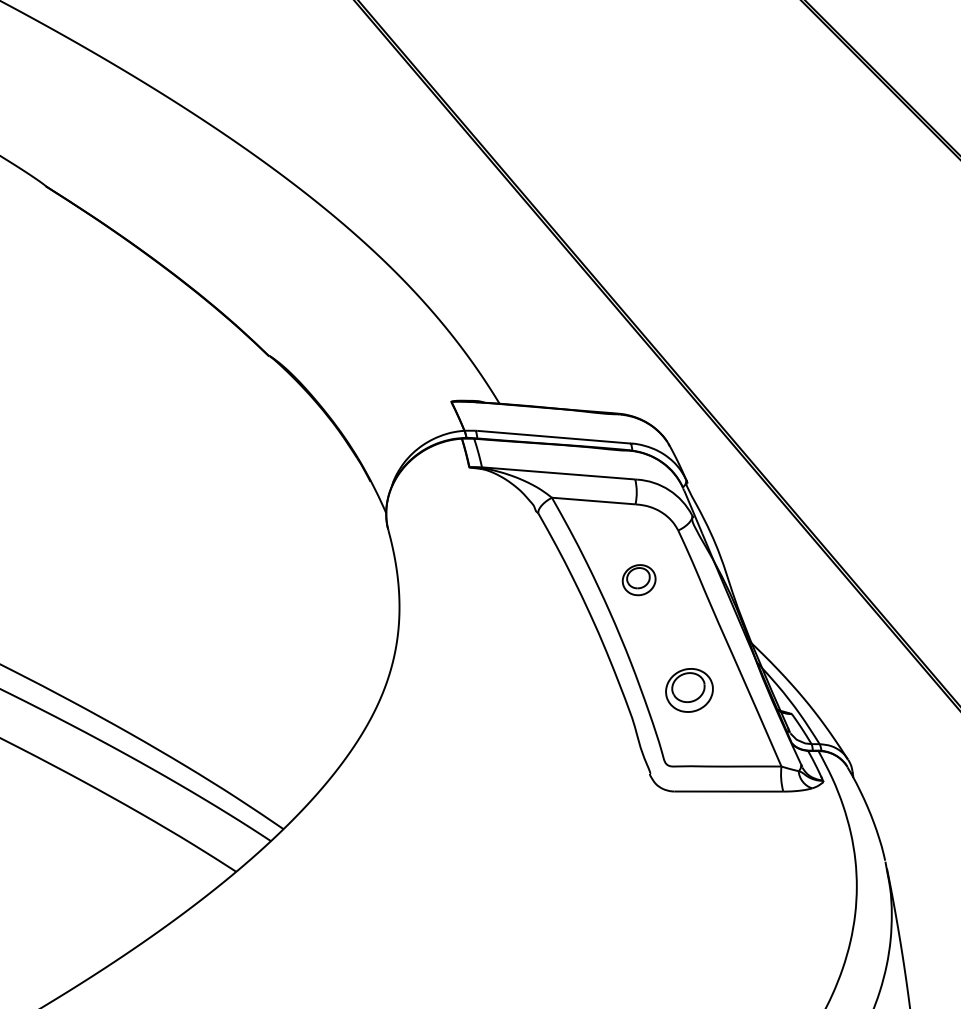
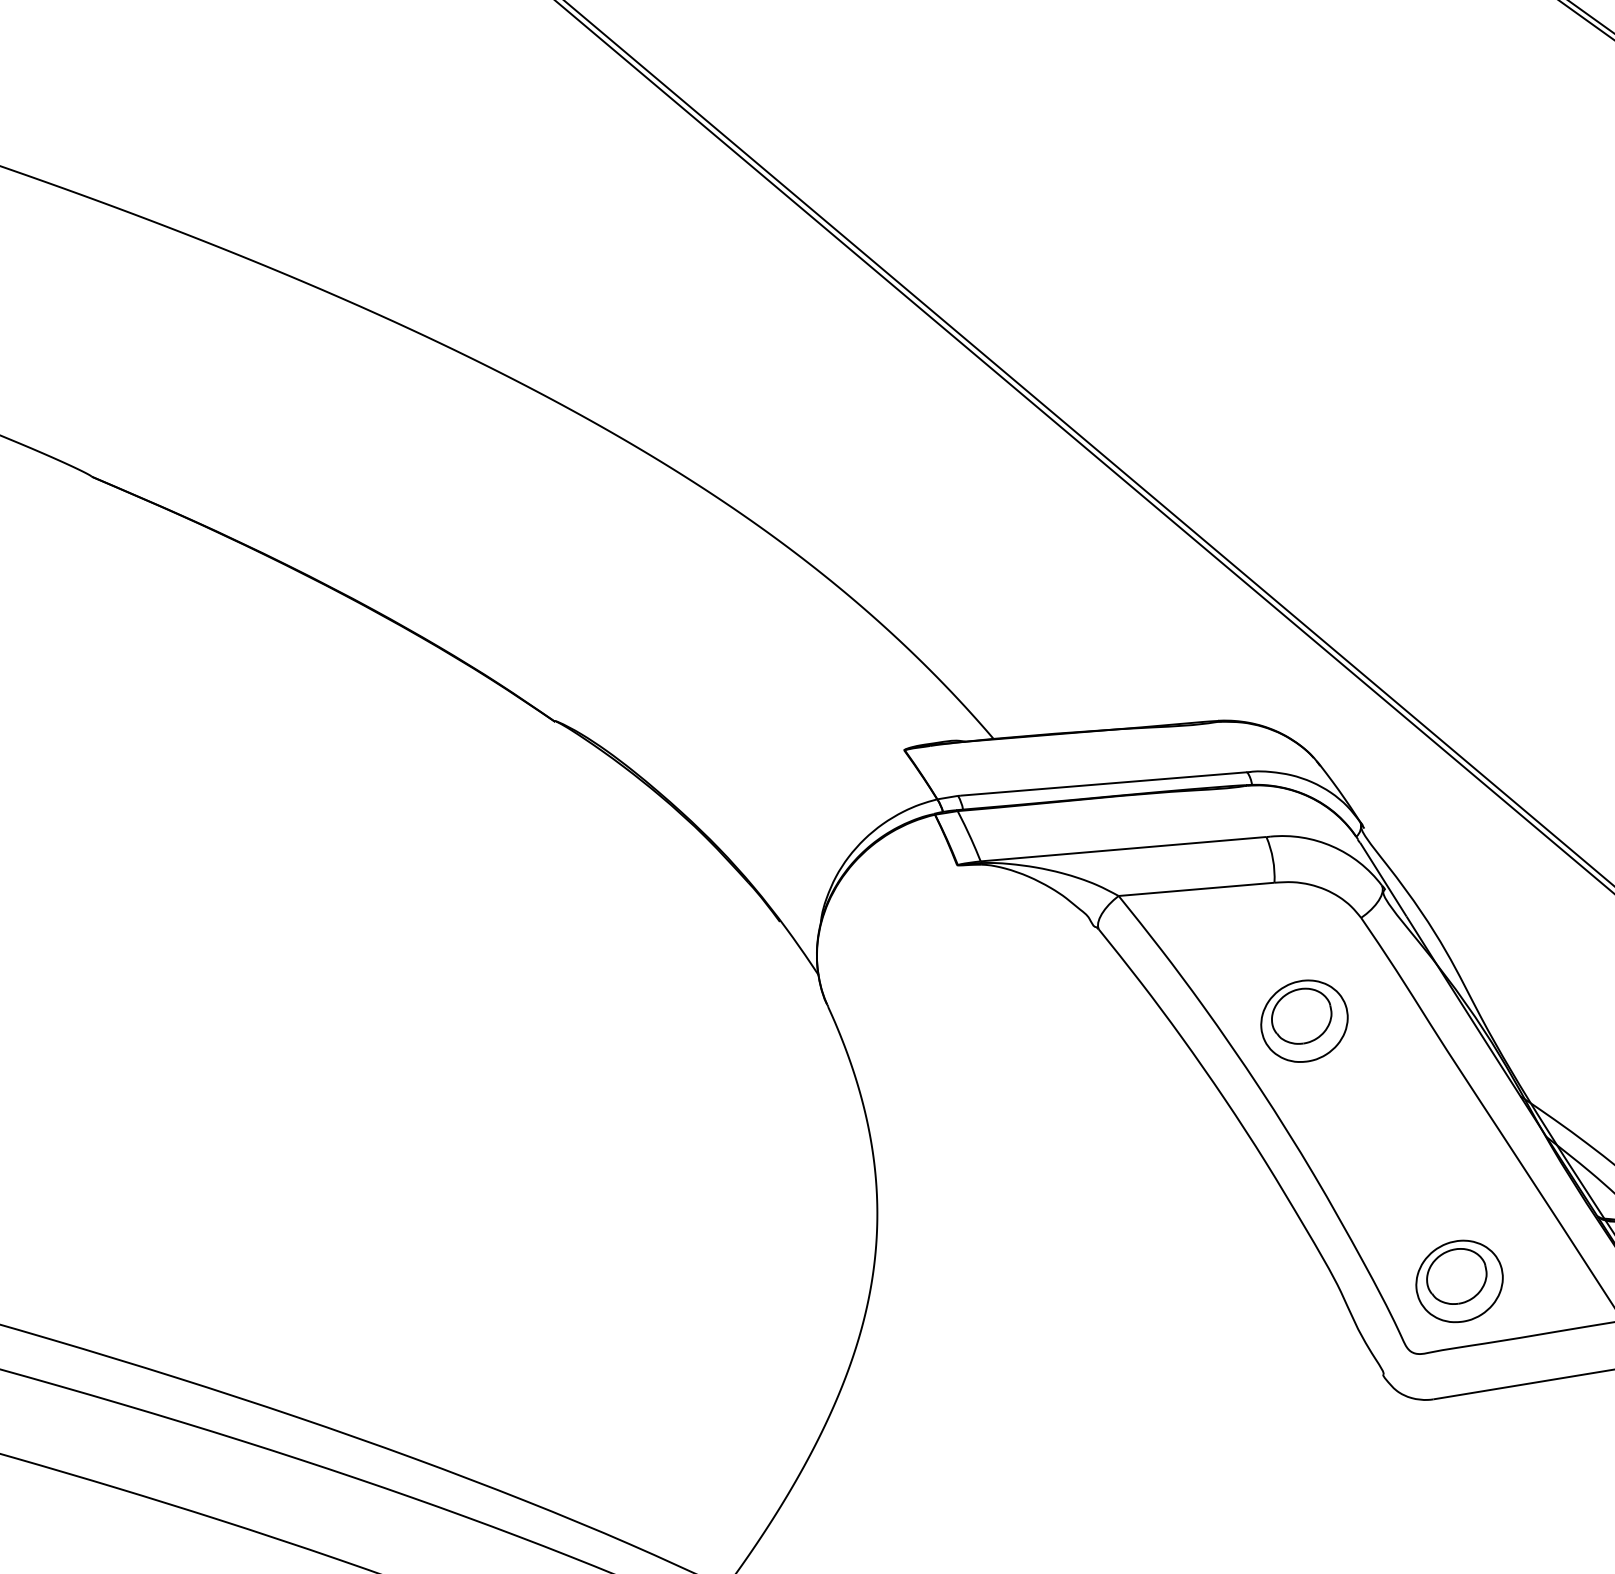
part: (638, 579) -> (1302, 1020), size x1.43
part: (689, 690) -> (1459, 1281), moved

